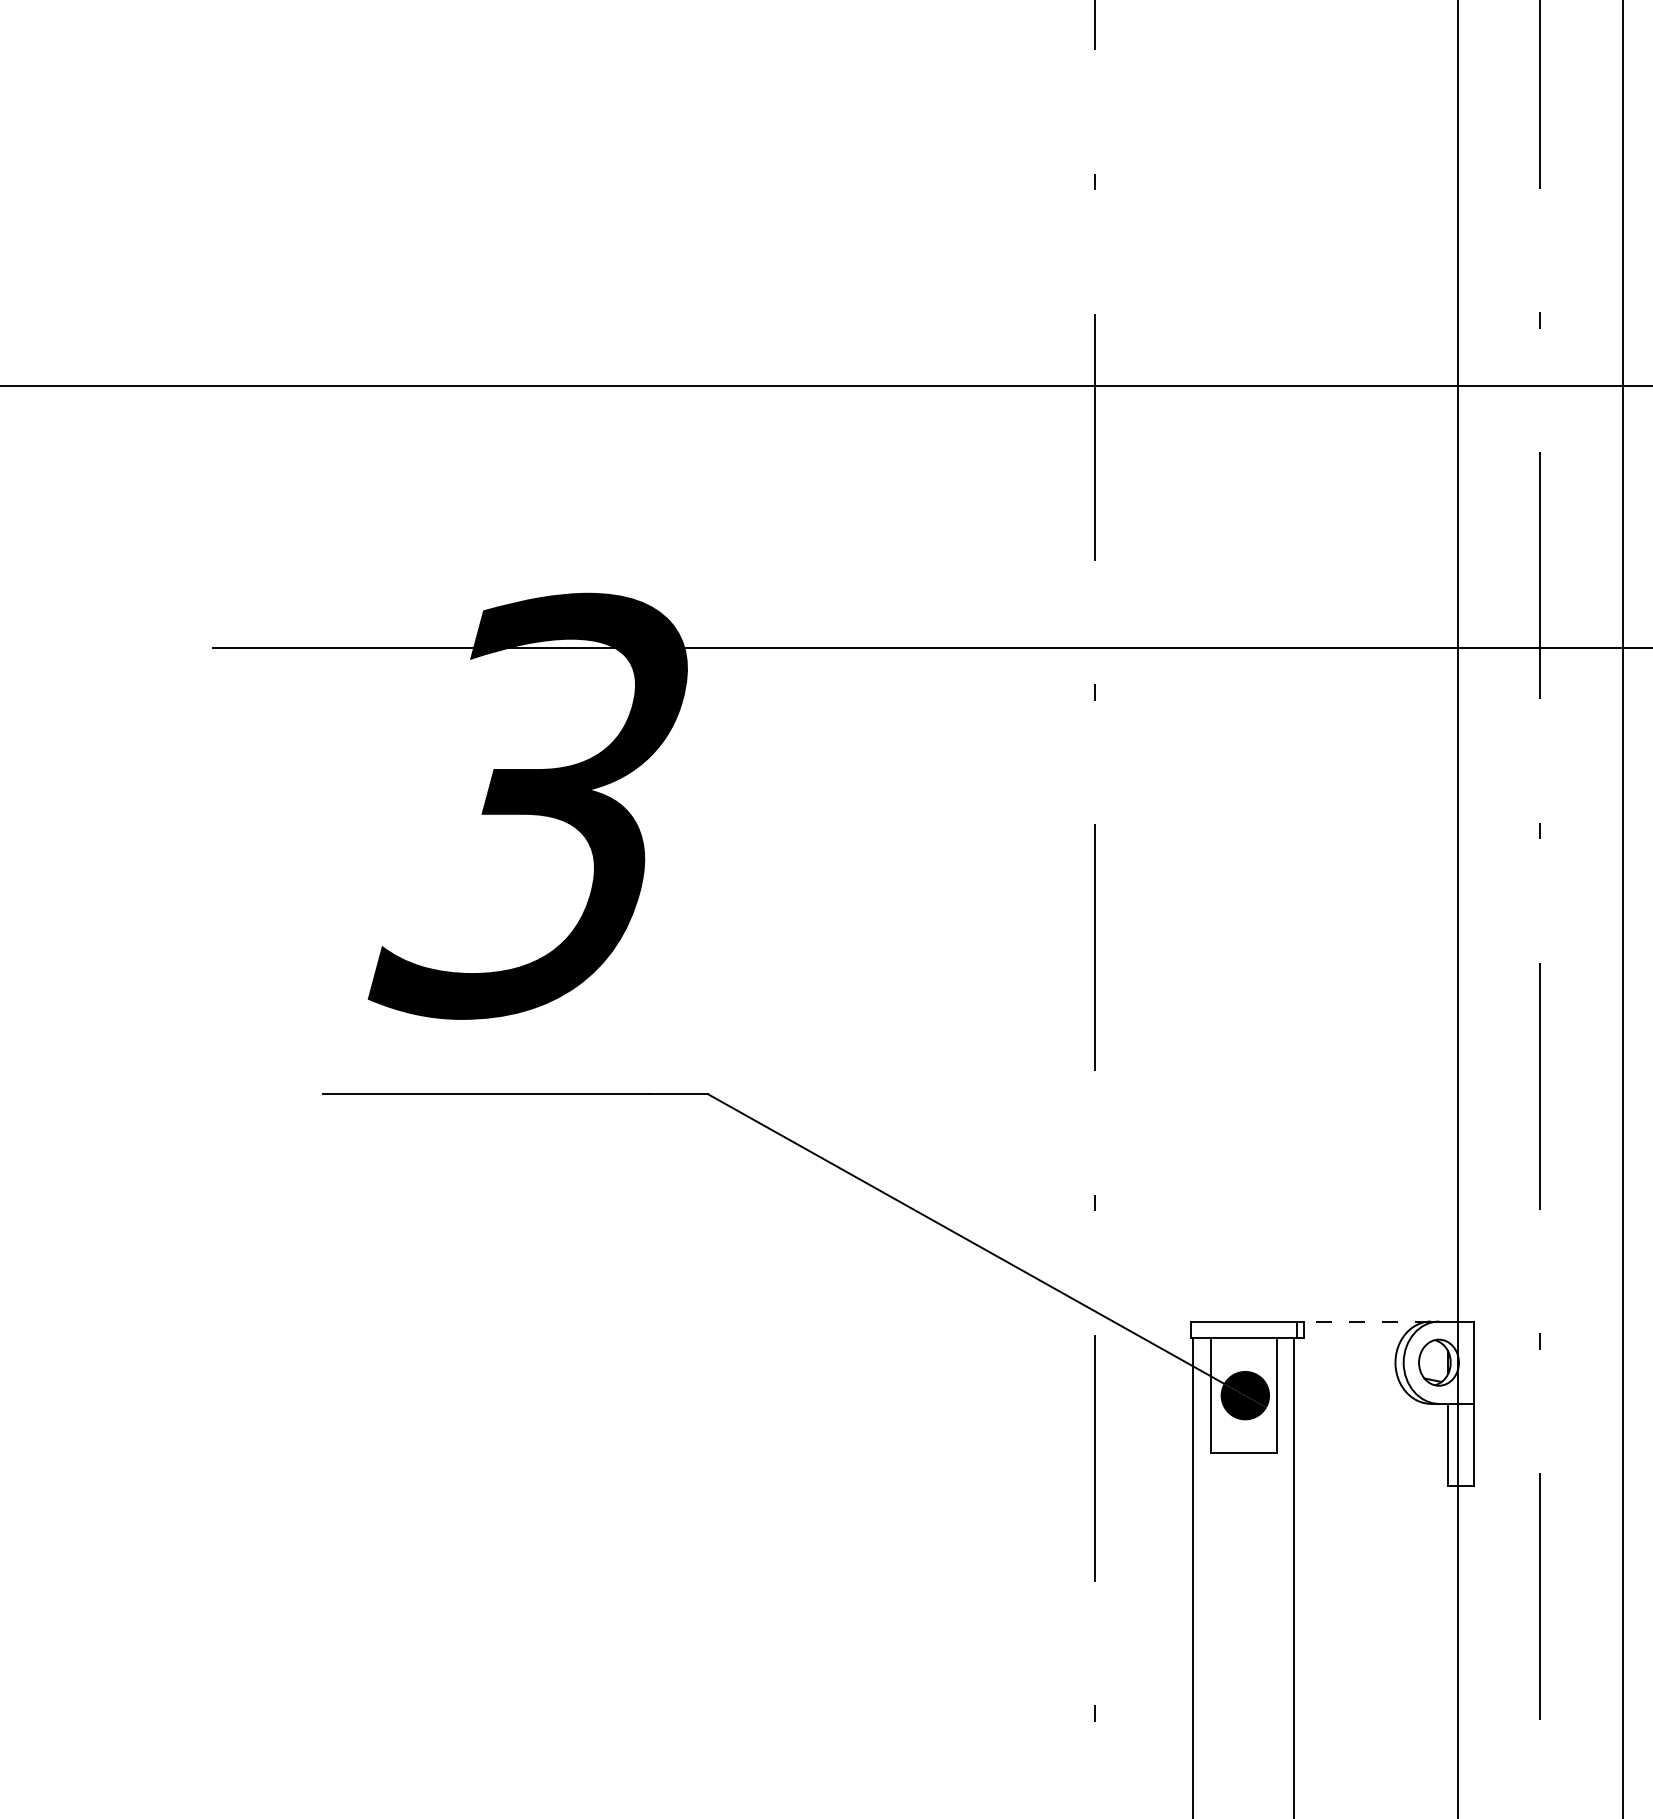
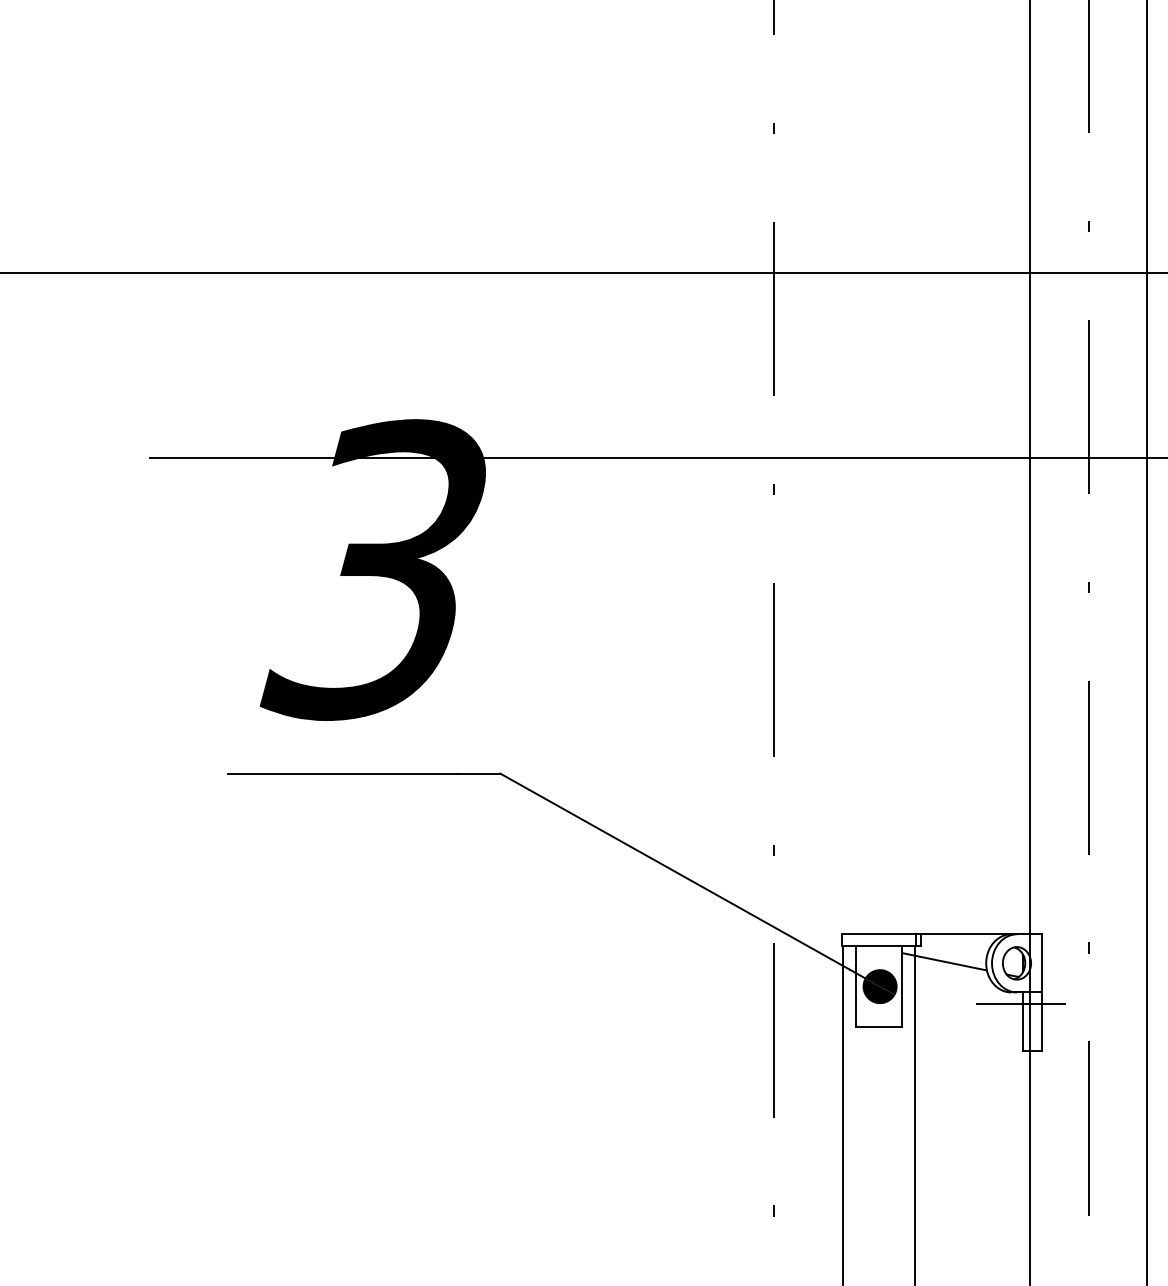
line: (1367, 1321) -> (966, 934), dashed -> solid
line: (1336, 1360) -> (944, 961), added
line: (1444, 1420) -> (1020, 1004), added

